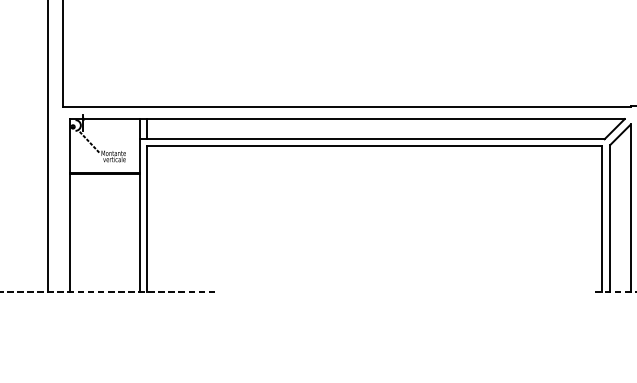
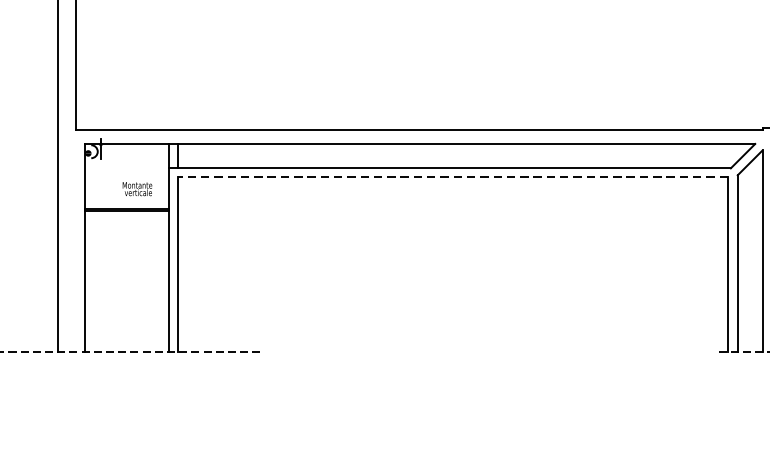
line: (89, 141) -> (108, 171), removed
line: (374, 146) -> (452, 177), solid -> dashed

